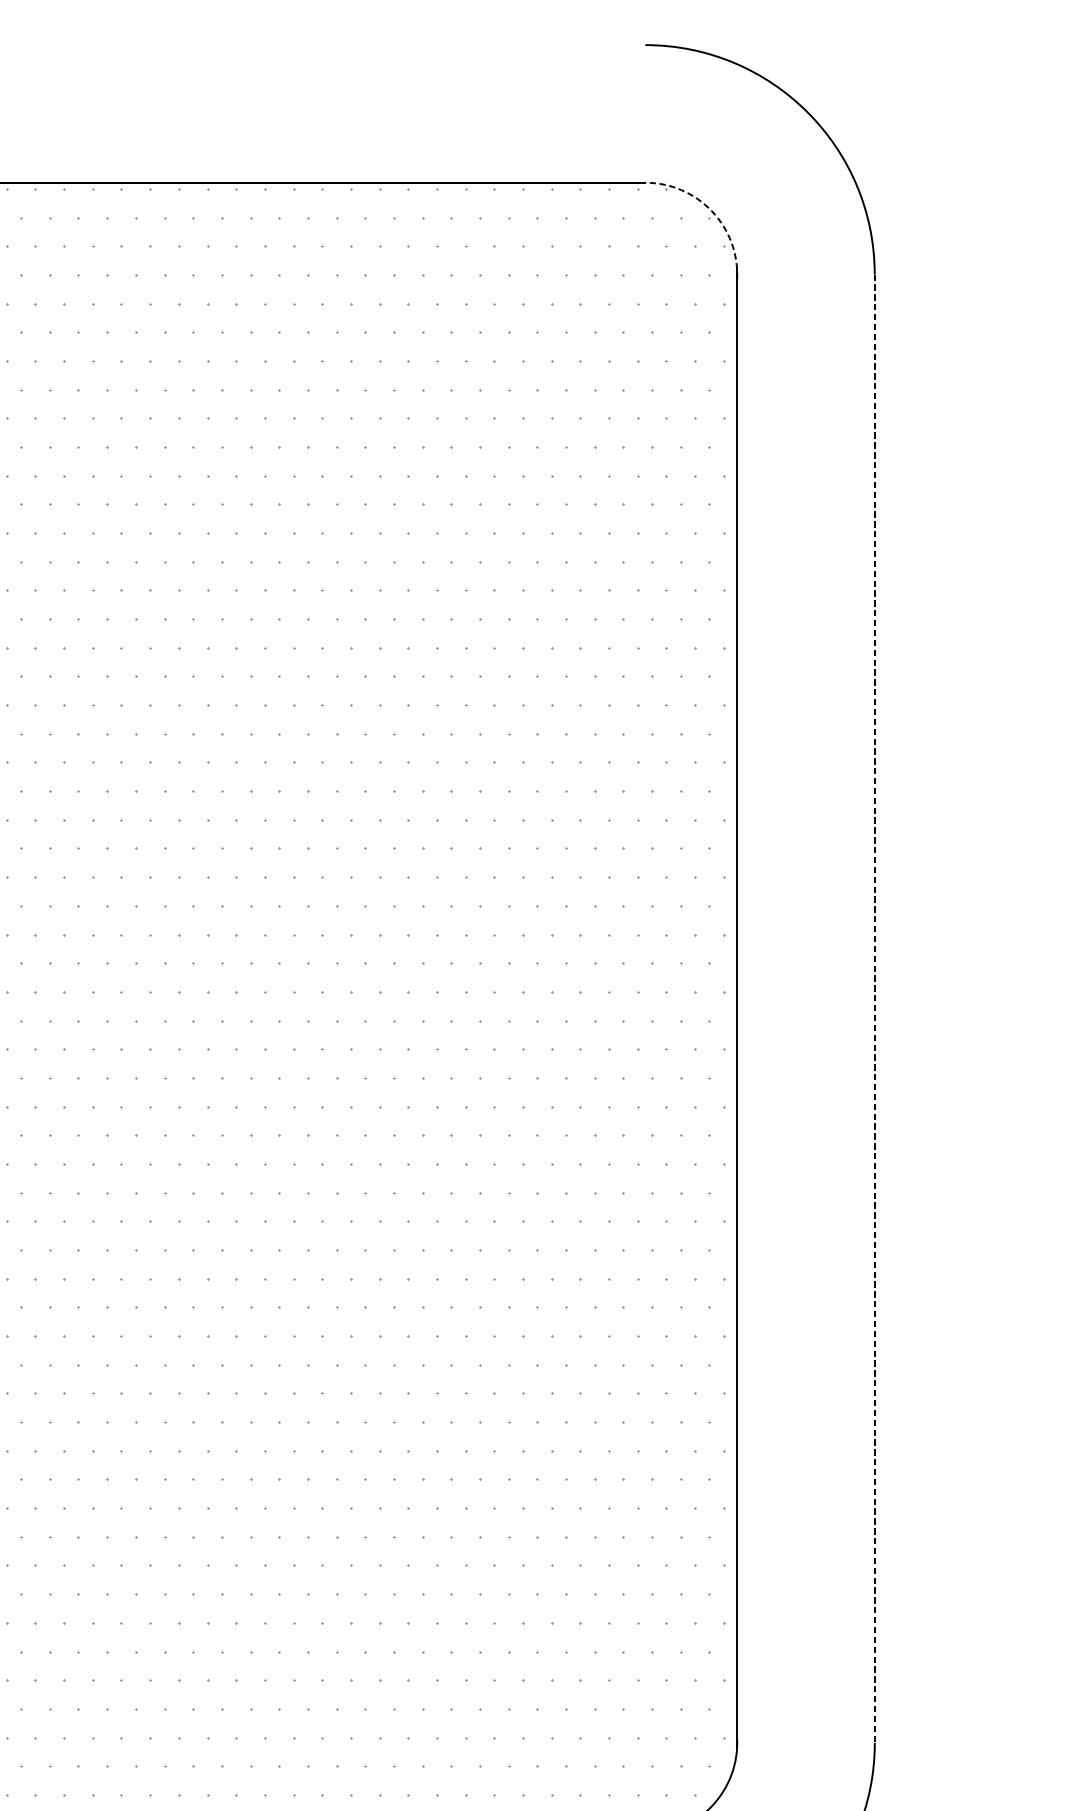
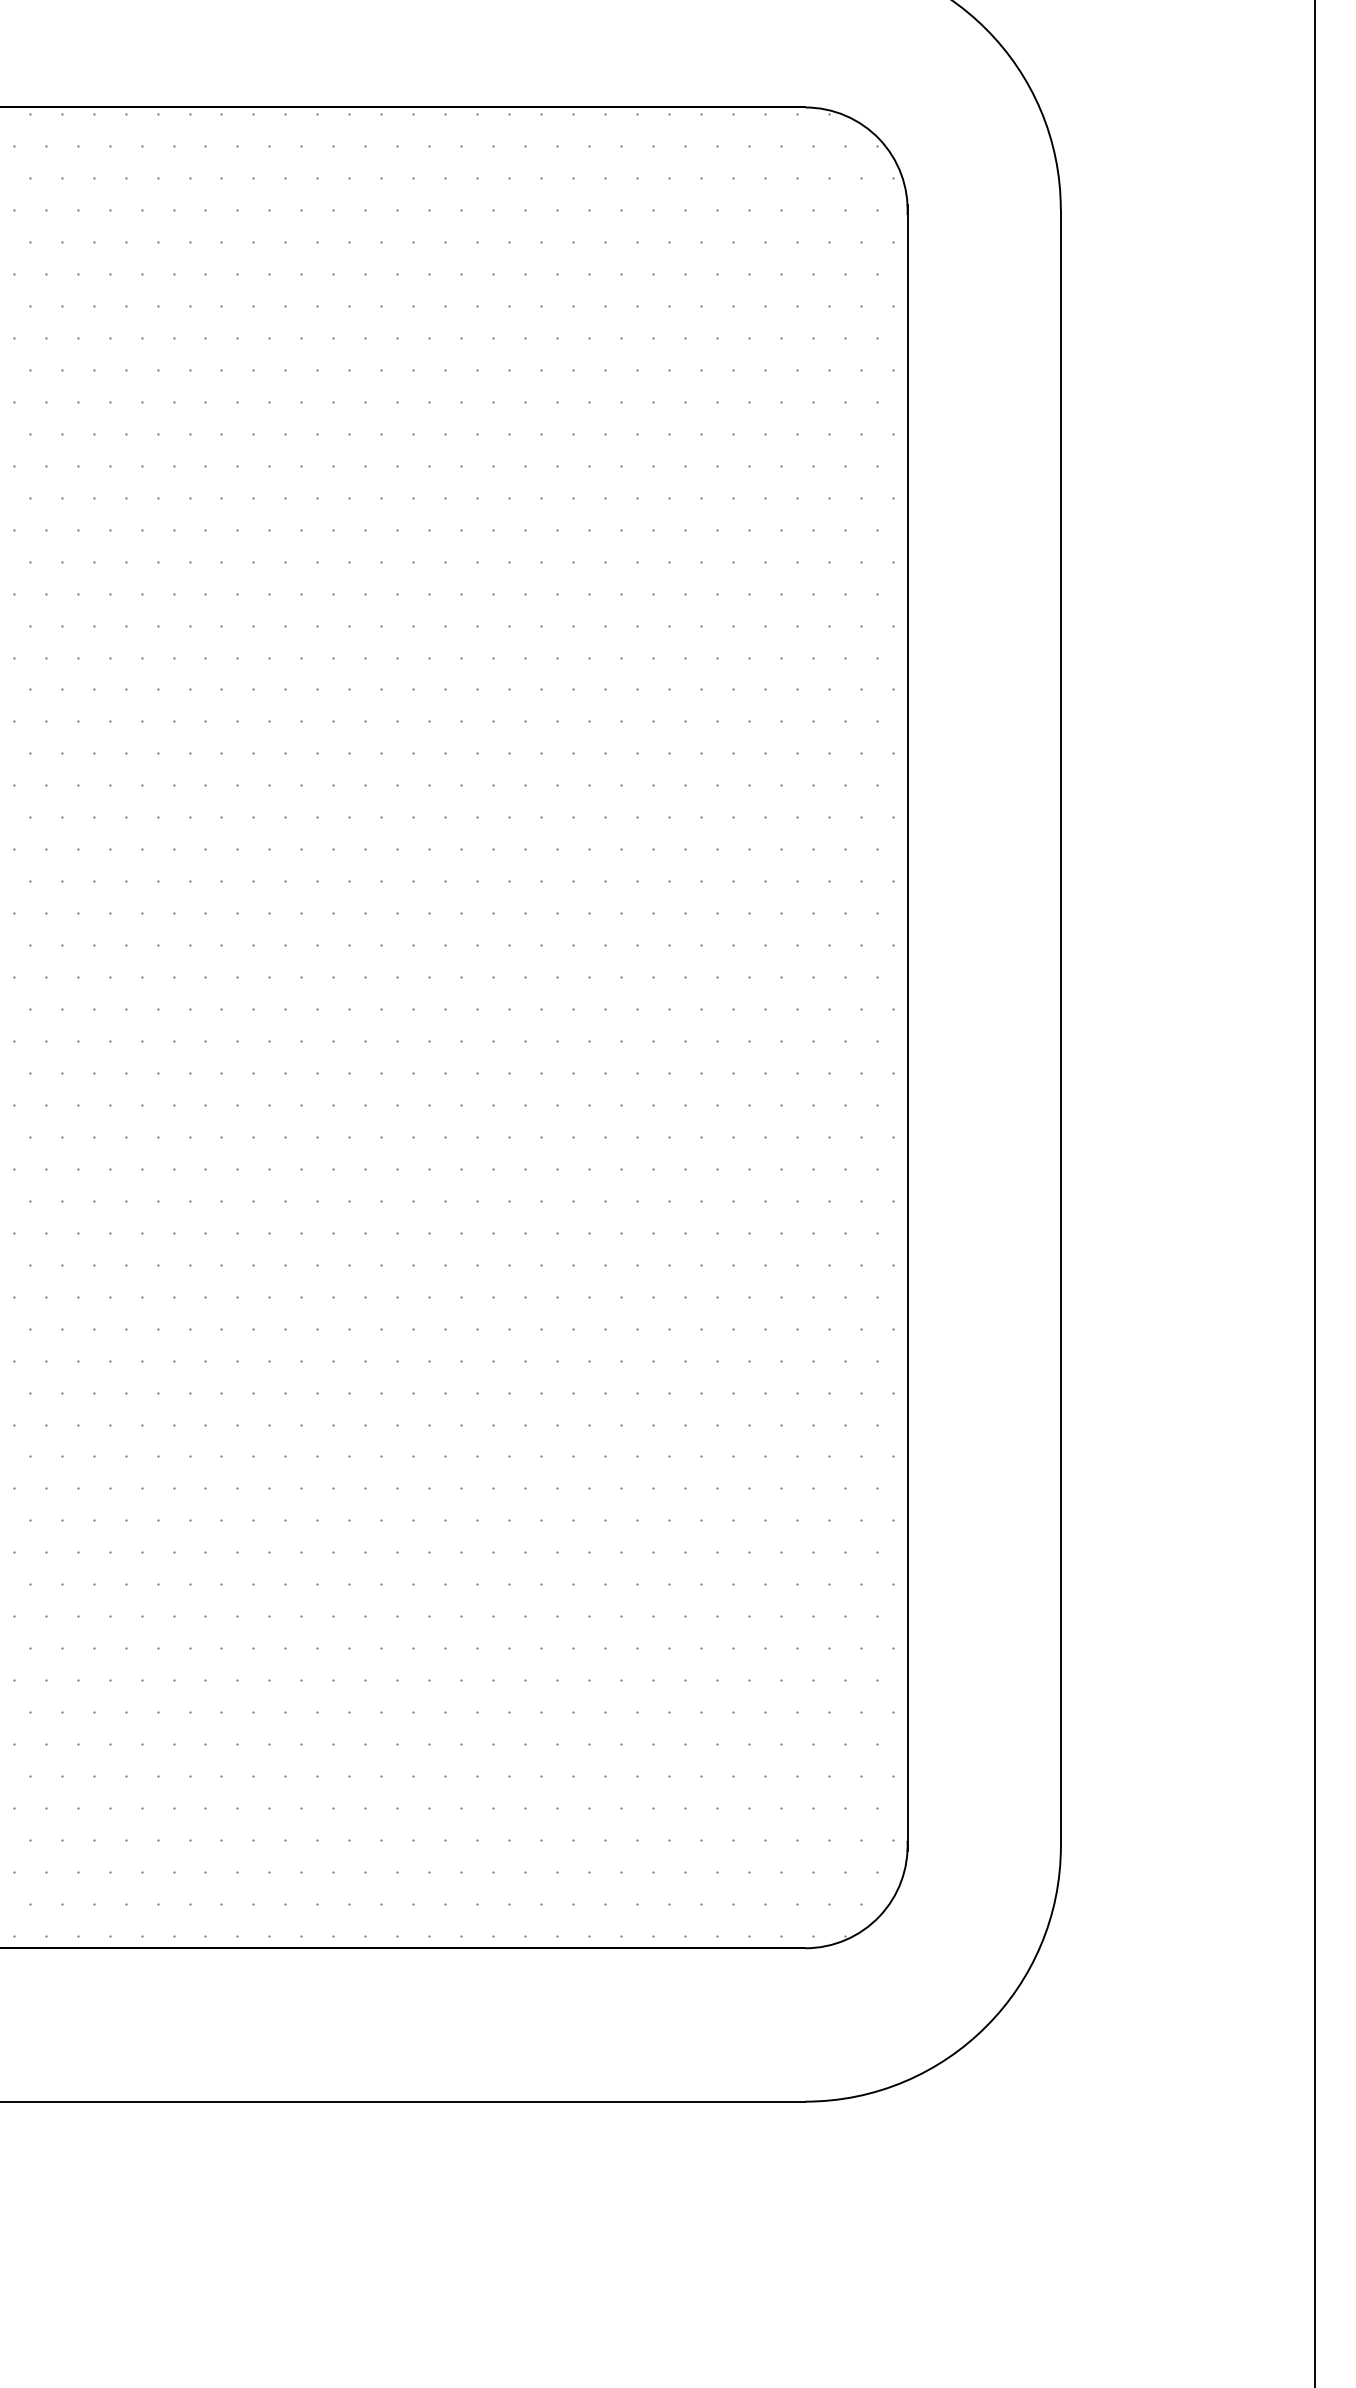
arc: (712, 211) -> (879, 139), dashed -> solid
line: (874, 1009) -> (1060, 1028), dashed -> solid

